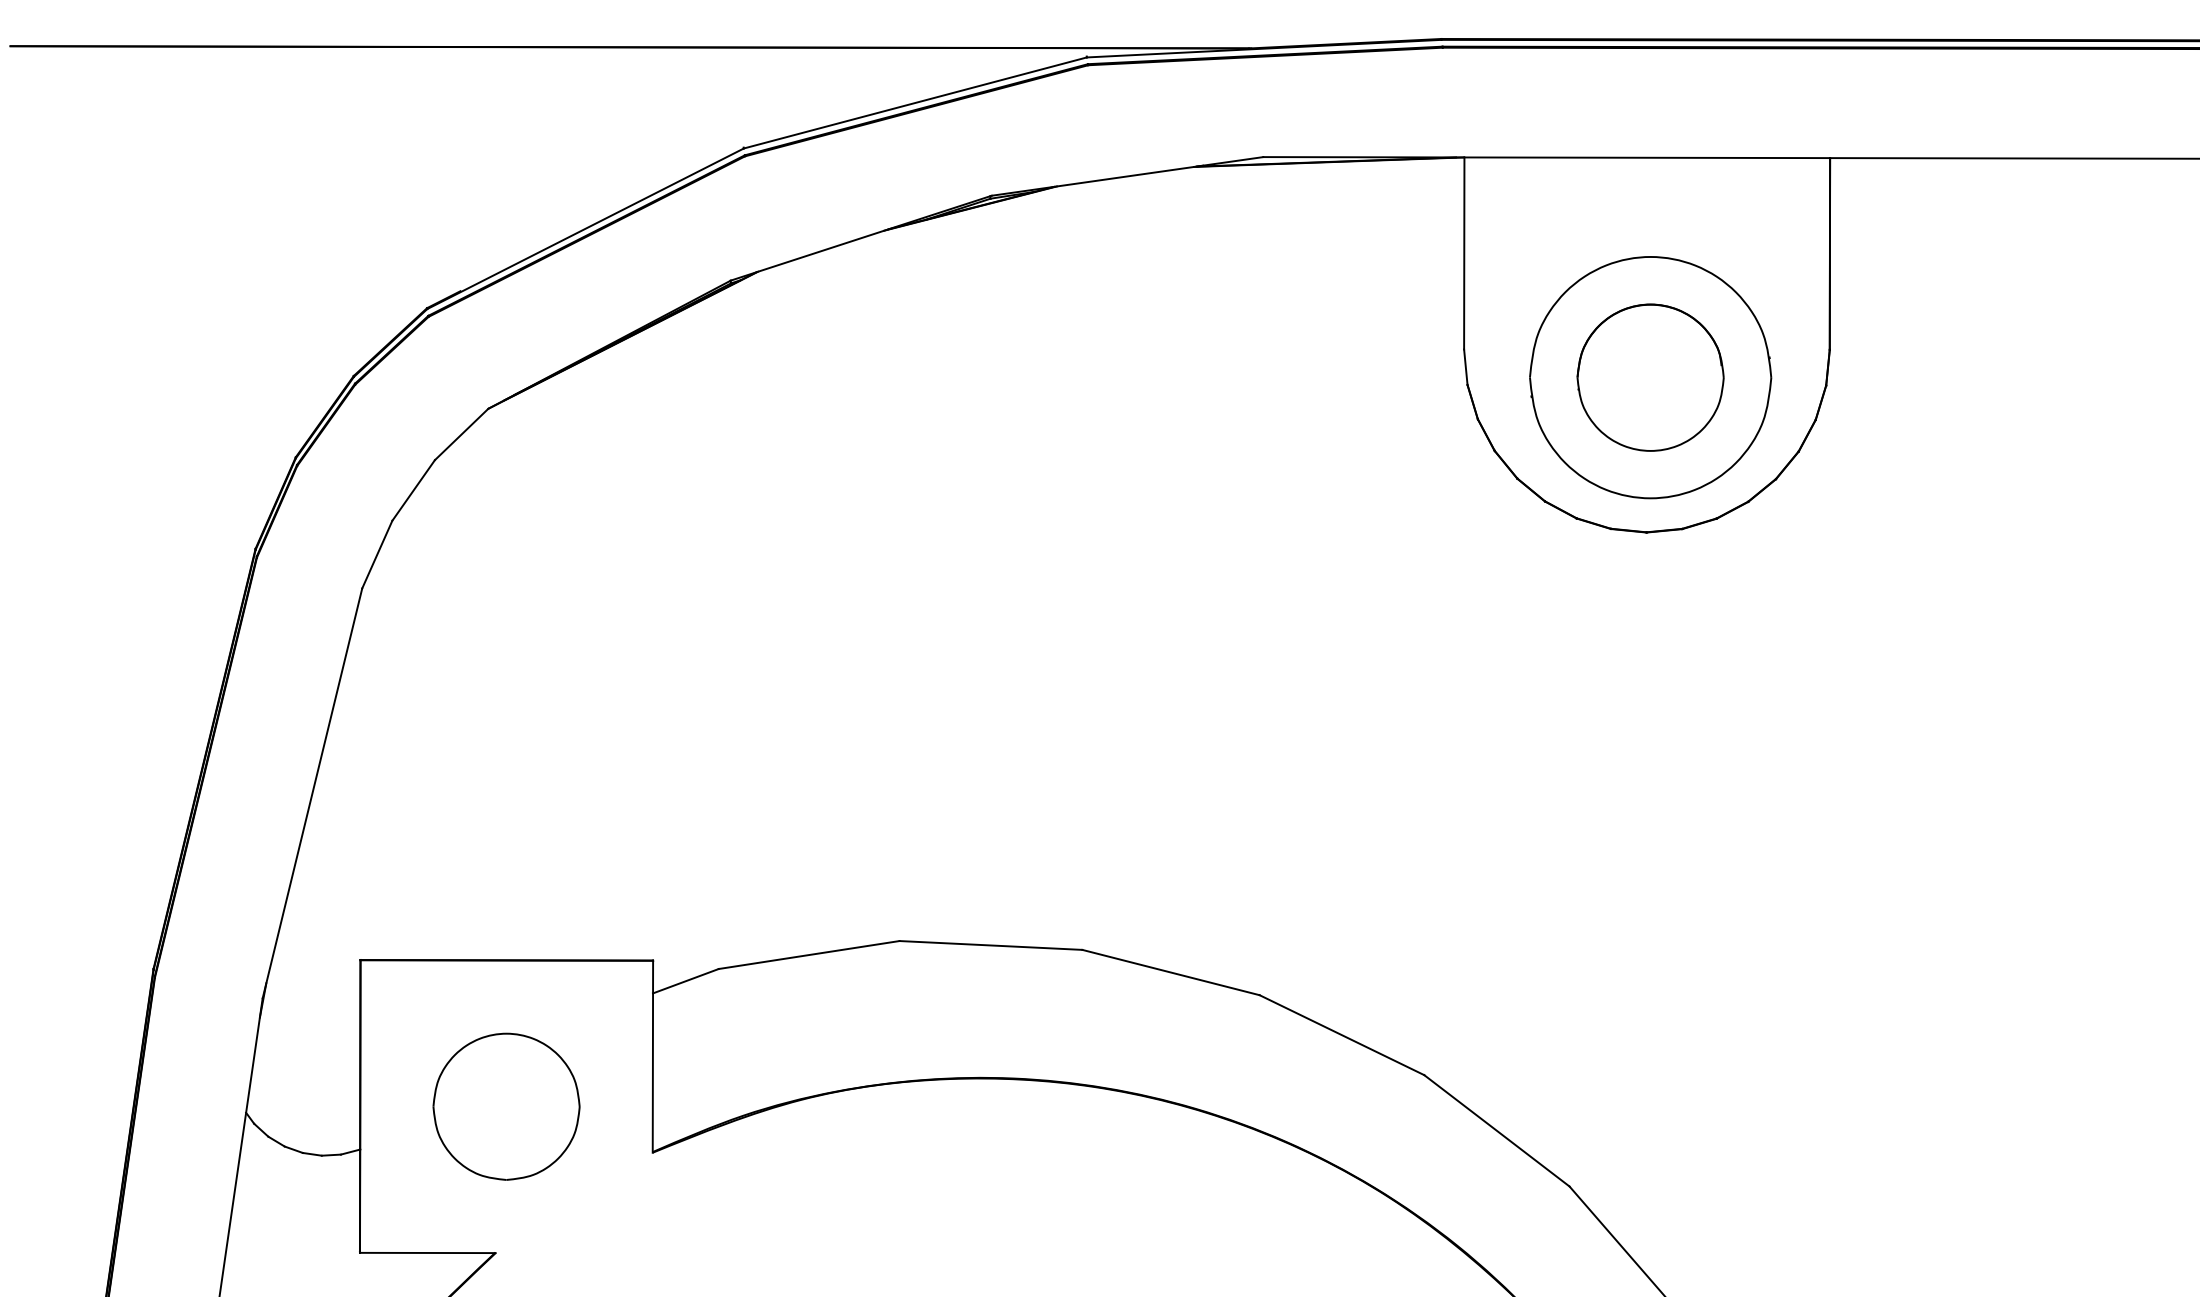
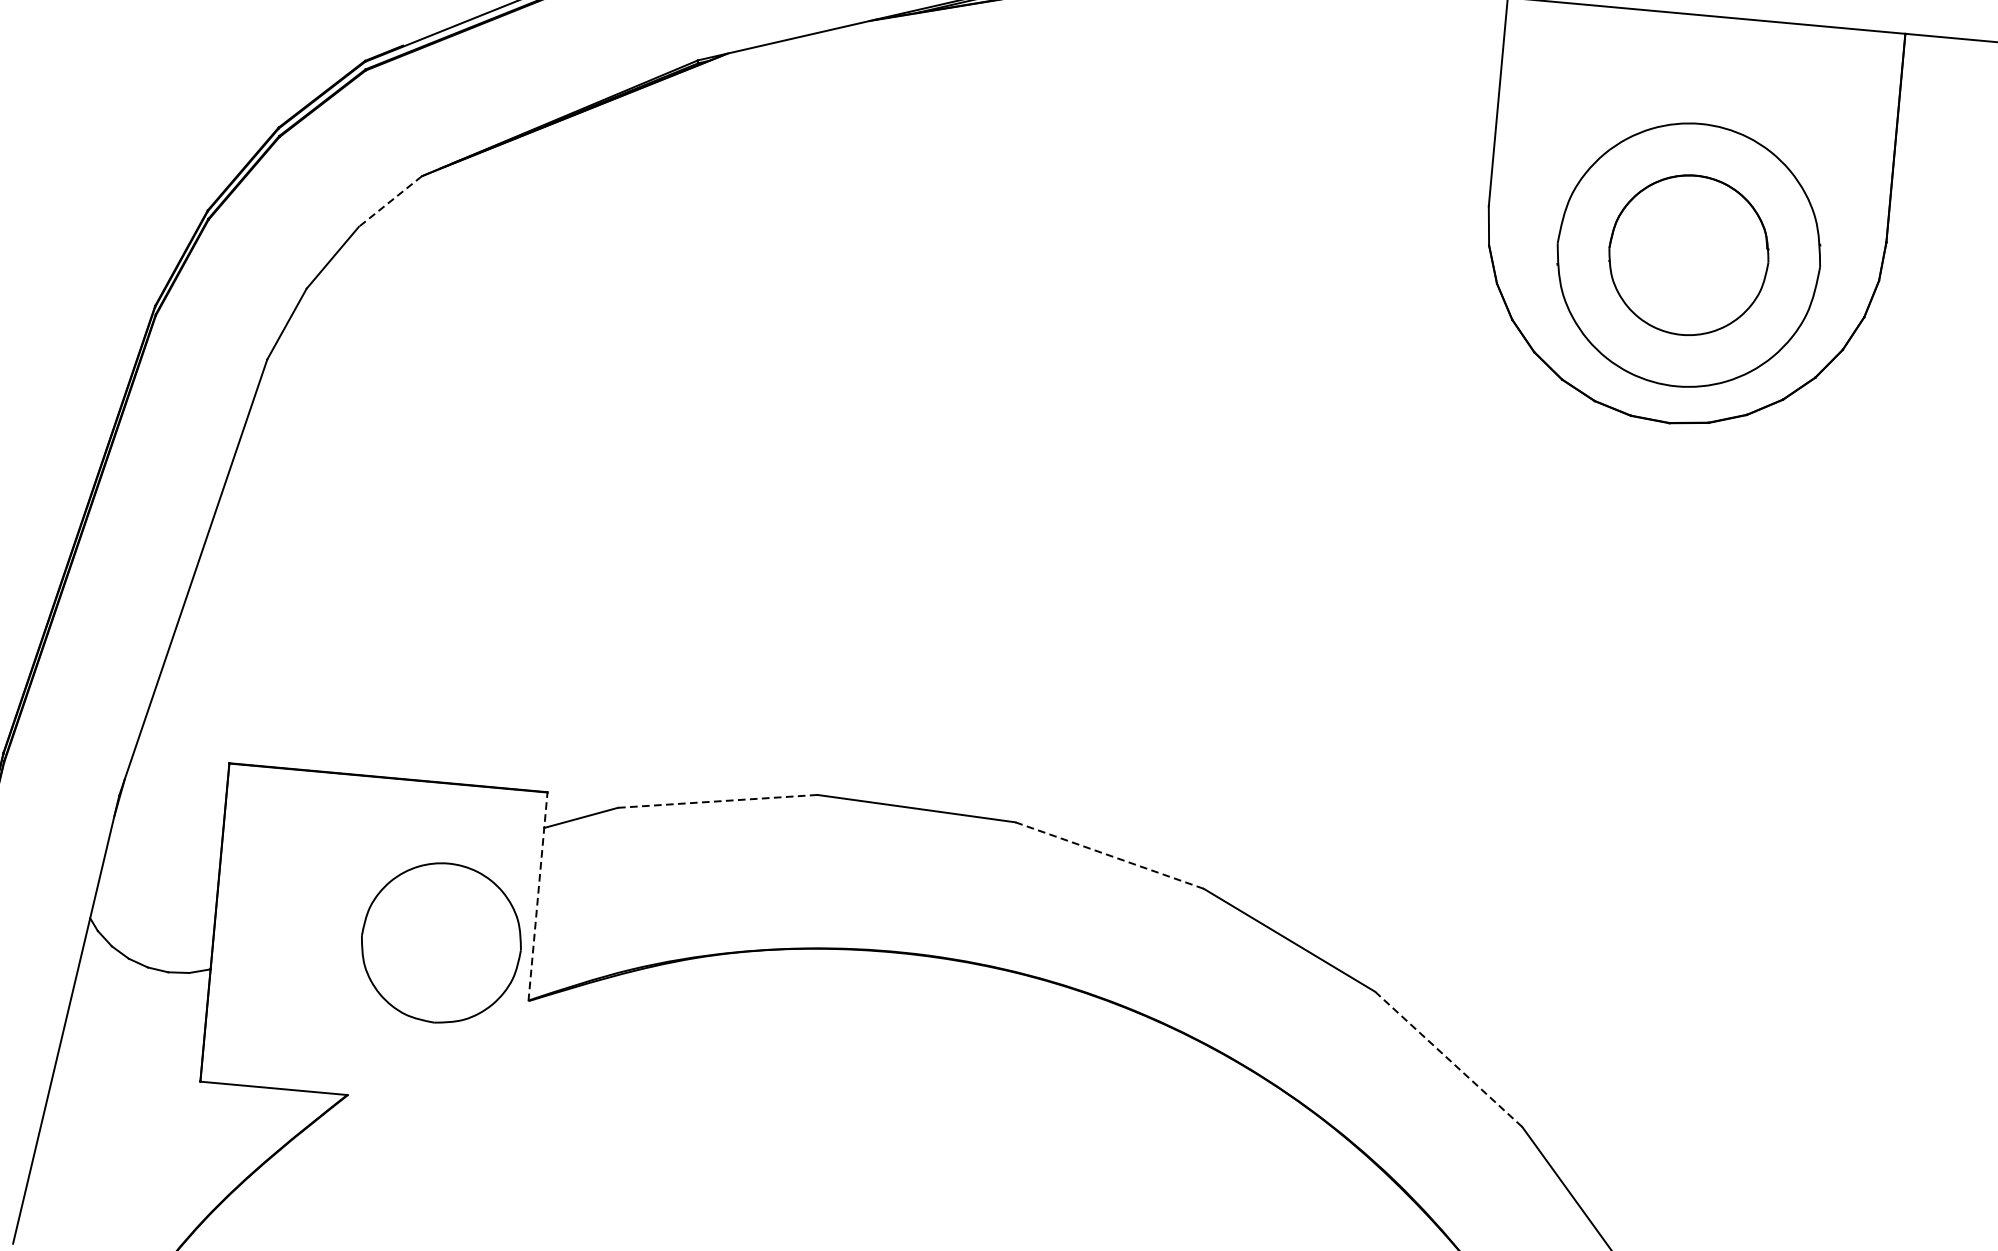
line: (461, 434) -> (390, 201), solid -> dashed
line: (809, 955) -> (718, 801), solid -> dashed
line: (1171, 972) -> (1110, 855), solid -> dashed
line: (652, 1056) -> (537, 896), solid -> dashed
part: (506, 1106) -> (441, 942), moved
line: (1496, 1130) -> (1448, 1058), solid -> dashed

